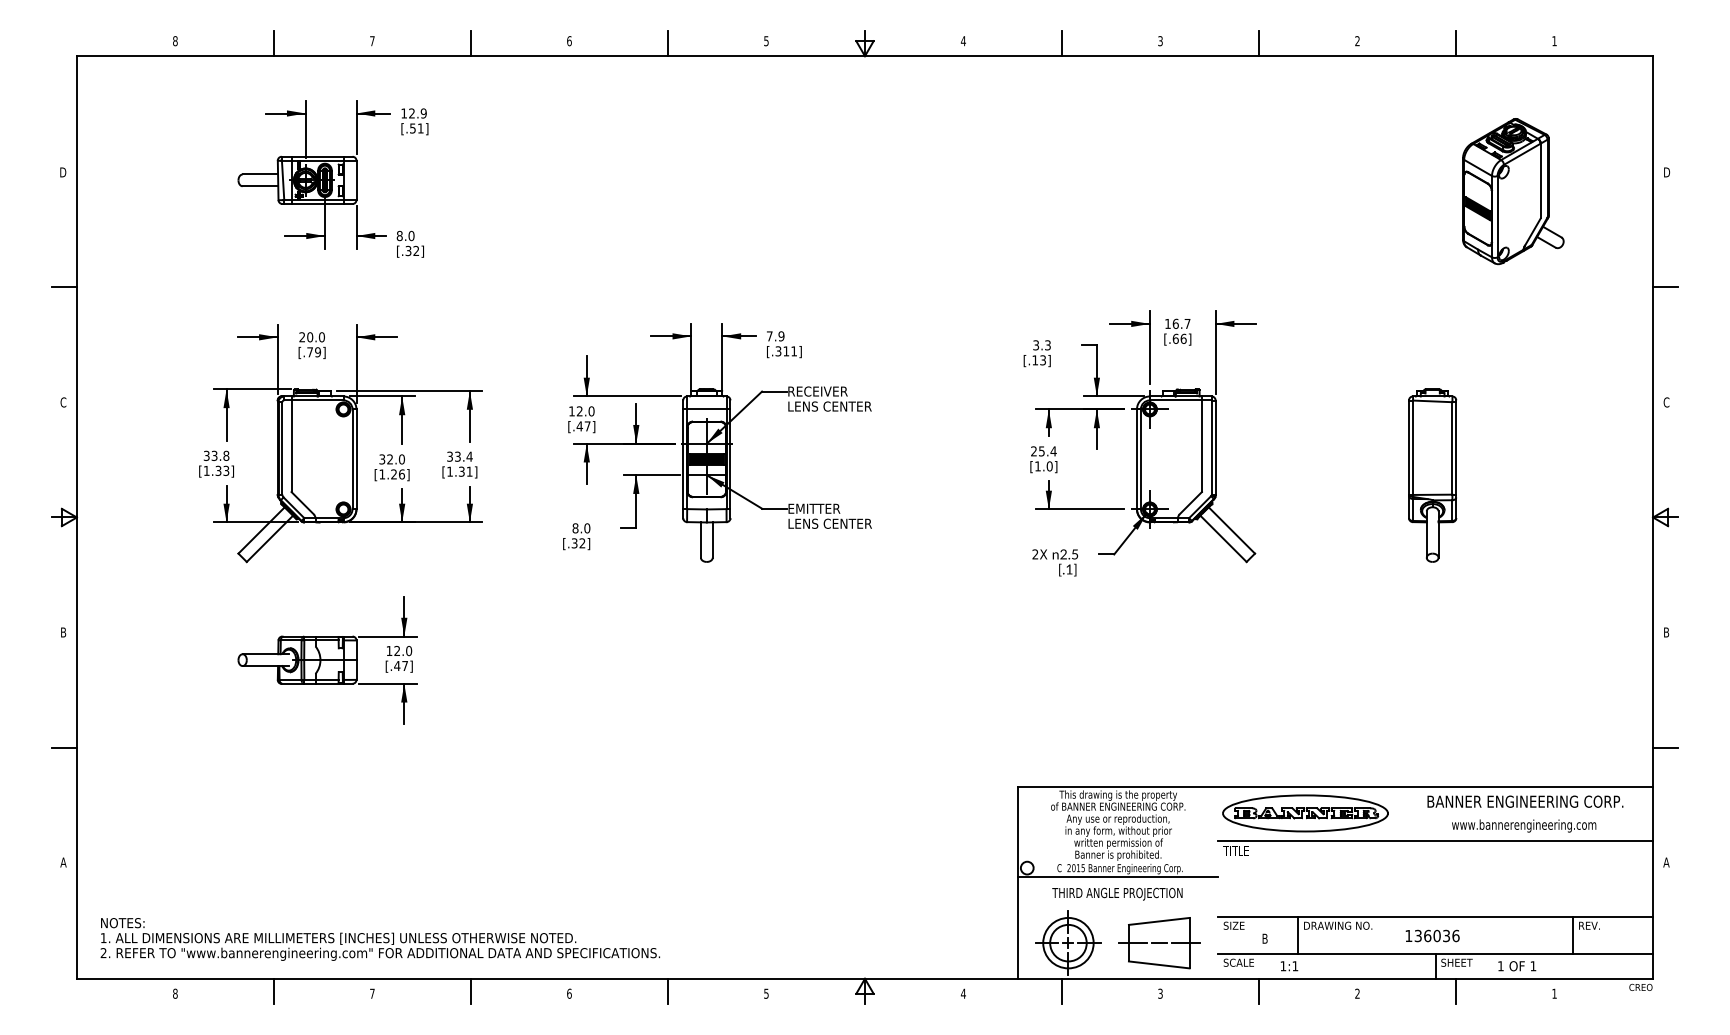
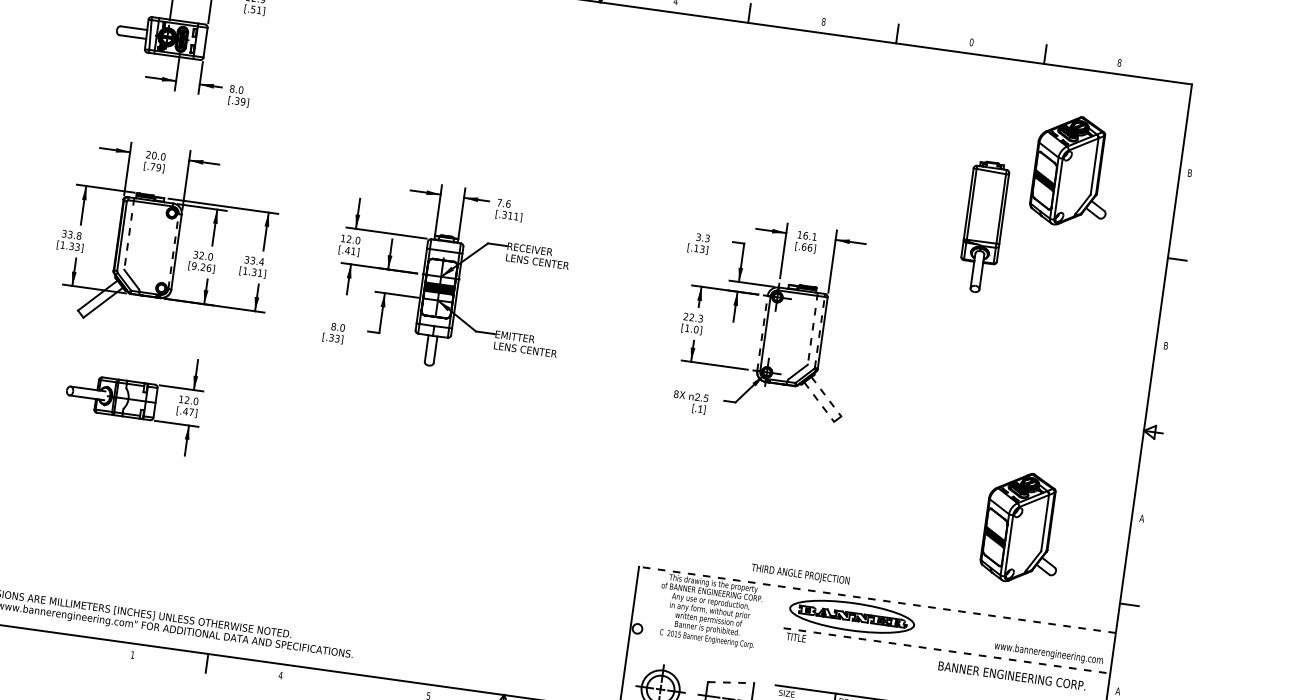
text: (1160, 41) -> (823, 22), 3 -> 8
text: (1357, 41) -> (971, 42), 2 -> 0
text: (1554, 41) -> (1119, 63), 1 -> 8
text: (1667, 172) -> (1190, 173), D -> B
text: (416, 251) -> (243, 102), [.32] -> [.39]
text: (1187, 323) -> (814, 236), 16.7 -> 16.1
text: (781, 336) -> (508, 204), 7.9 -> 7.6
text: (1666, 402) -> (1165, 345), C -> B
text: (587, 426) -> (353, 251), [.47] -> [.41]
line: (291, 444) -> (129, 234), solid -> dashed
line: (1201, 444) -> (812, 328), solid -> dashed
line: (1211, 447) -> (819, 332), solid -> dashed
text: (1047, 451) -> (696, 318), 25.4 -> 22.3
line: (1136, 458) -> (762, 332), solid -> dashed
line: (352, 459) -> (173, 251), solid -> dashed
text: (382, 474) -> (194, 266), [1.26] -> [9.26]
part: (1432, 475) -> (983, 227), moved
line: (1231, 530) -> (826, 396), solid -> dashed
line: (1223, 538) -> (819, 401), solid -> dashed
text: (582, 543) -> (337, 338), [.32] -> [.33]
text: (1035, 554) -> (676, 394), 2X -> 8X
text: (1666, 632) -> (1142, 518), B -> A
part: (1513, 666) -> (1023, 528), added
line: (1335, 786) -> (877, 599), solid -> dashed
text: (1525, 801) -> (1012, 675), moved
text: (1524, 825) -> (1049, 653), moved
line: (1435, 840) -> (946, 650), solid -> dashed
line: (1118, 876) -> (705, 644), removed
text: (1117, 893) -> (800, 574), moved
line: (1159, 921) -> (731, 682), solid -> dashed
line: (273, 990) -> (58, 642), removed
line: (667, 990) -> (354, 683), removed
text: (372, 993) -> (132, 654), 7 -> 1
text: (568, 993) -> (280, 675), 6 -> 4

